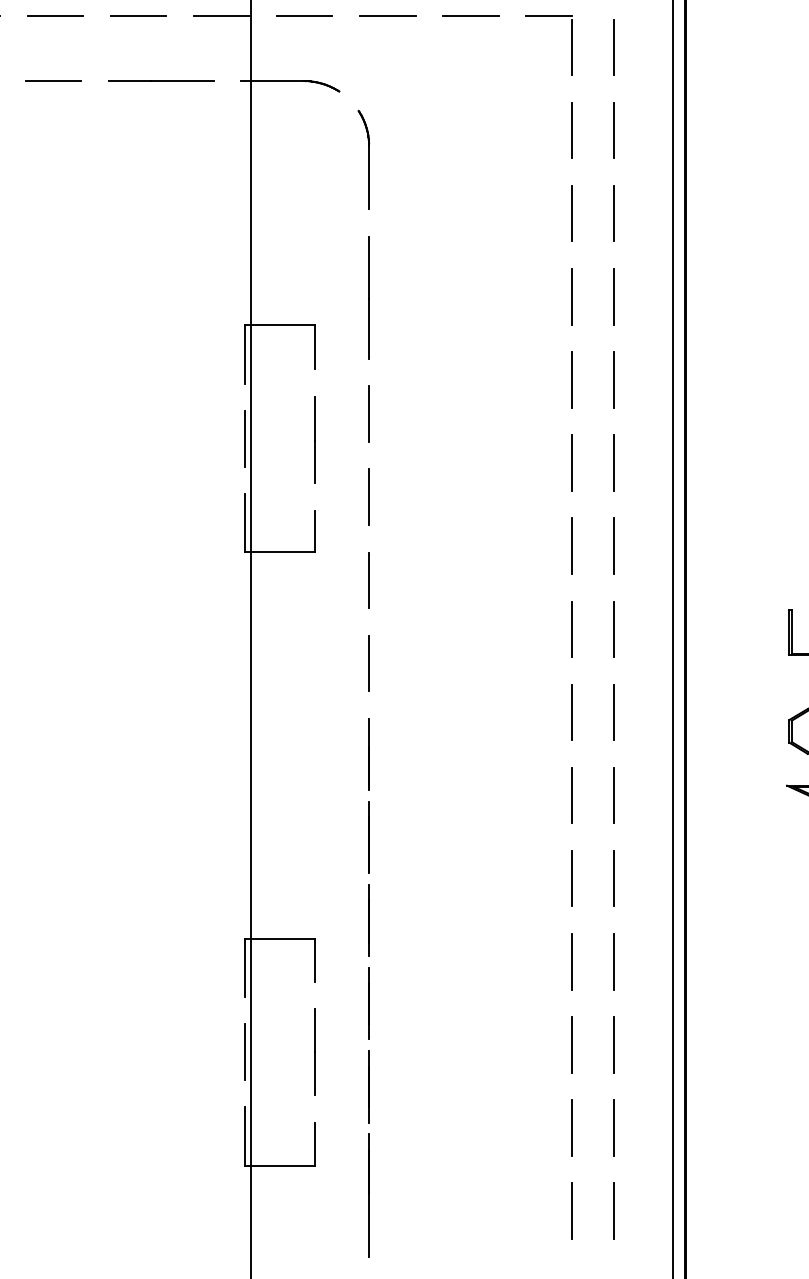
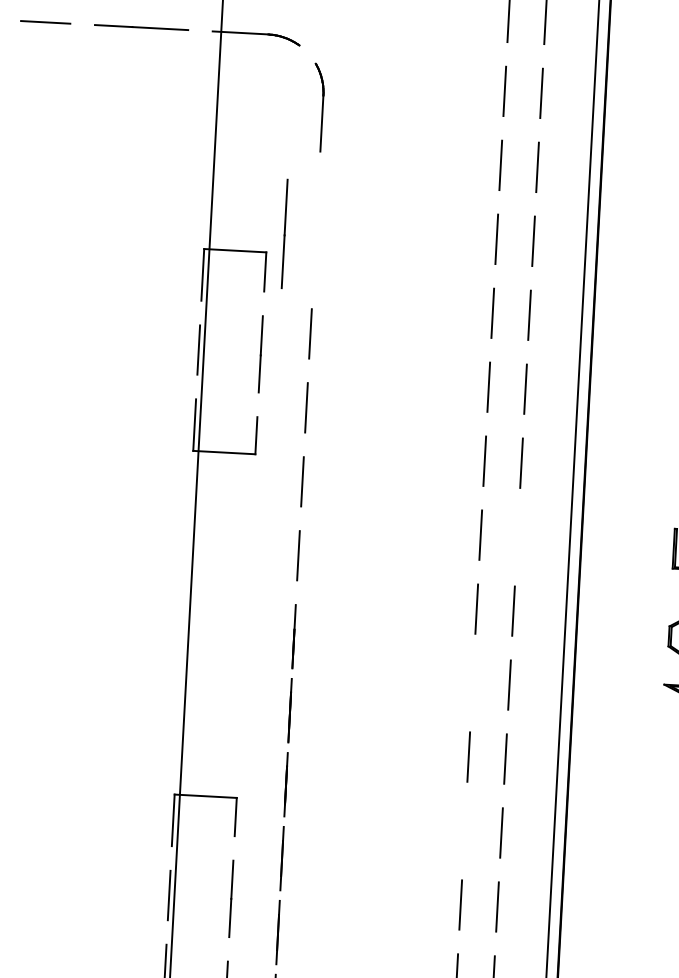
line: (368, 297) -> (284, 233), moved
line: (613, 629) -> (517, 537), removed
line: (572, 795) -> (473, 683), removed
line: (571, 961) -> (464, 830), removed

